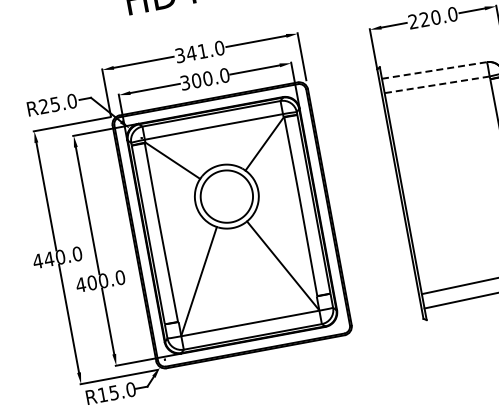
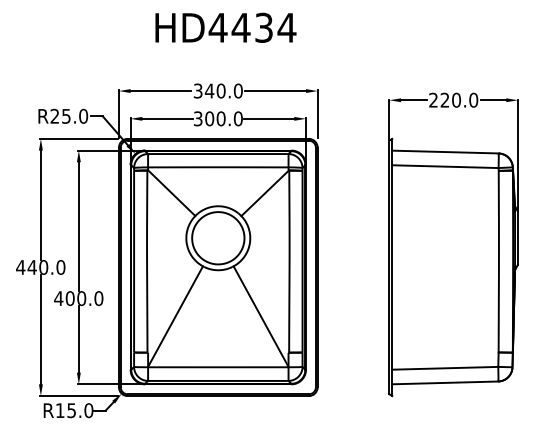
text: (202, 50) -> (220, 90), 341.0 -> 340.0
line: (434, 70) -> (445, 152), dashed -> solid
line: (436, 84) -> (444, 166), dashed -> solid

